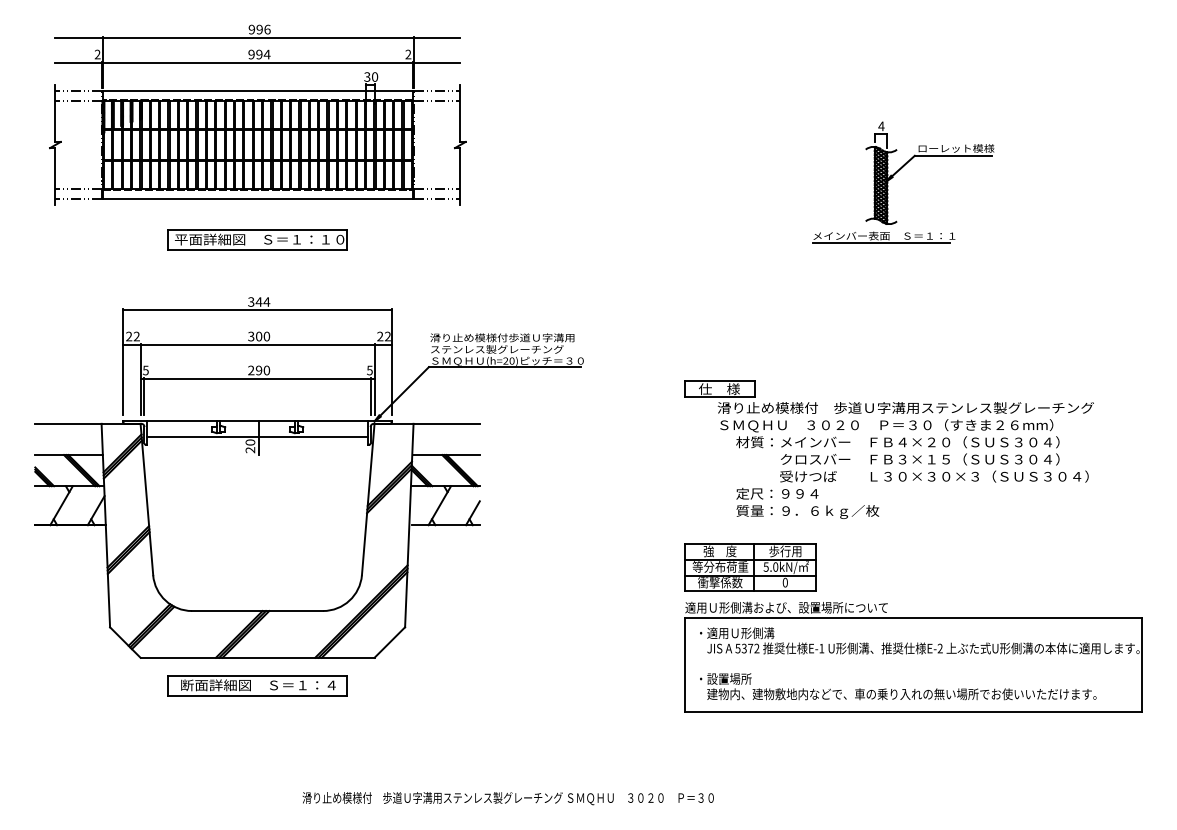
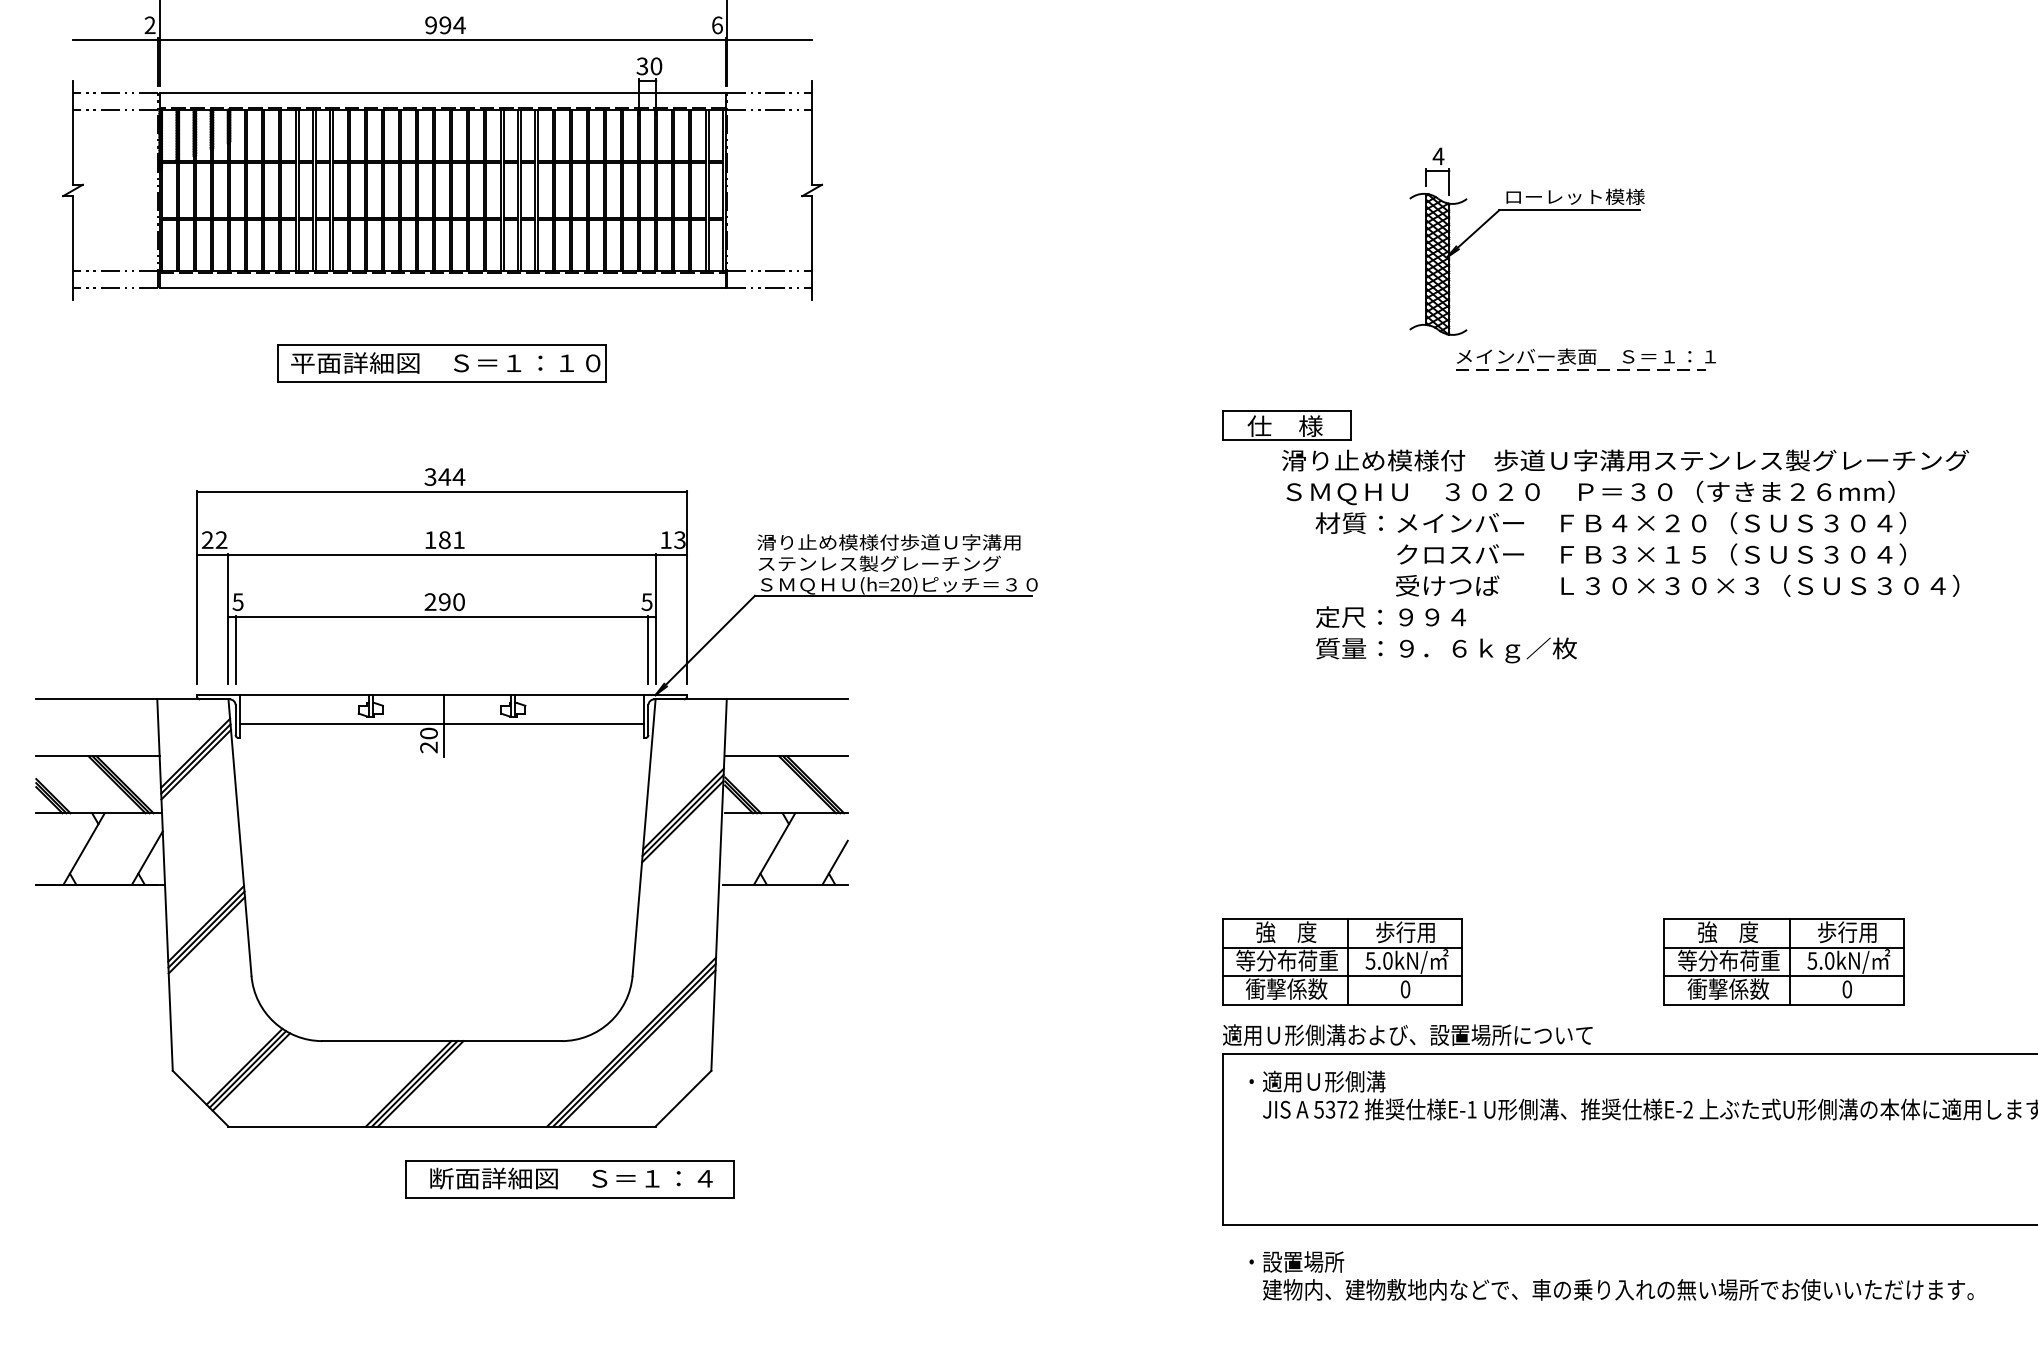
text: (408, 54) -> (717, 25), 2 -> 6
part: (929, 156) -> (1526, 211), moved
line: (881, 243) -> (1581, 370), solid -> dashed
text: (259, 336) -> (445, 539), 300 -> 181
text: (383, 336) -> (671, 539), 22 -> 13
part: (888, 449) -> (1593, 536), moved
part: (992, 567) -> (1783, 961), added
part: (257, 685) -> (569, 1178), moved
text: (898, 686) -> (1612, 1275), moved

